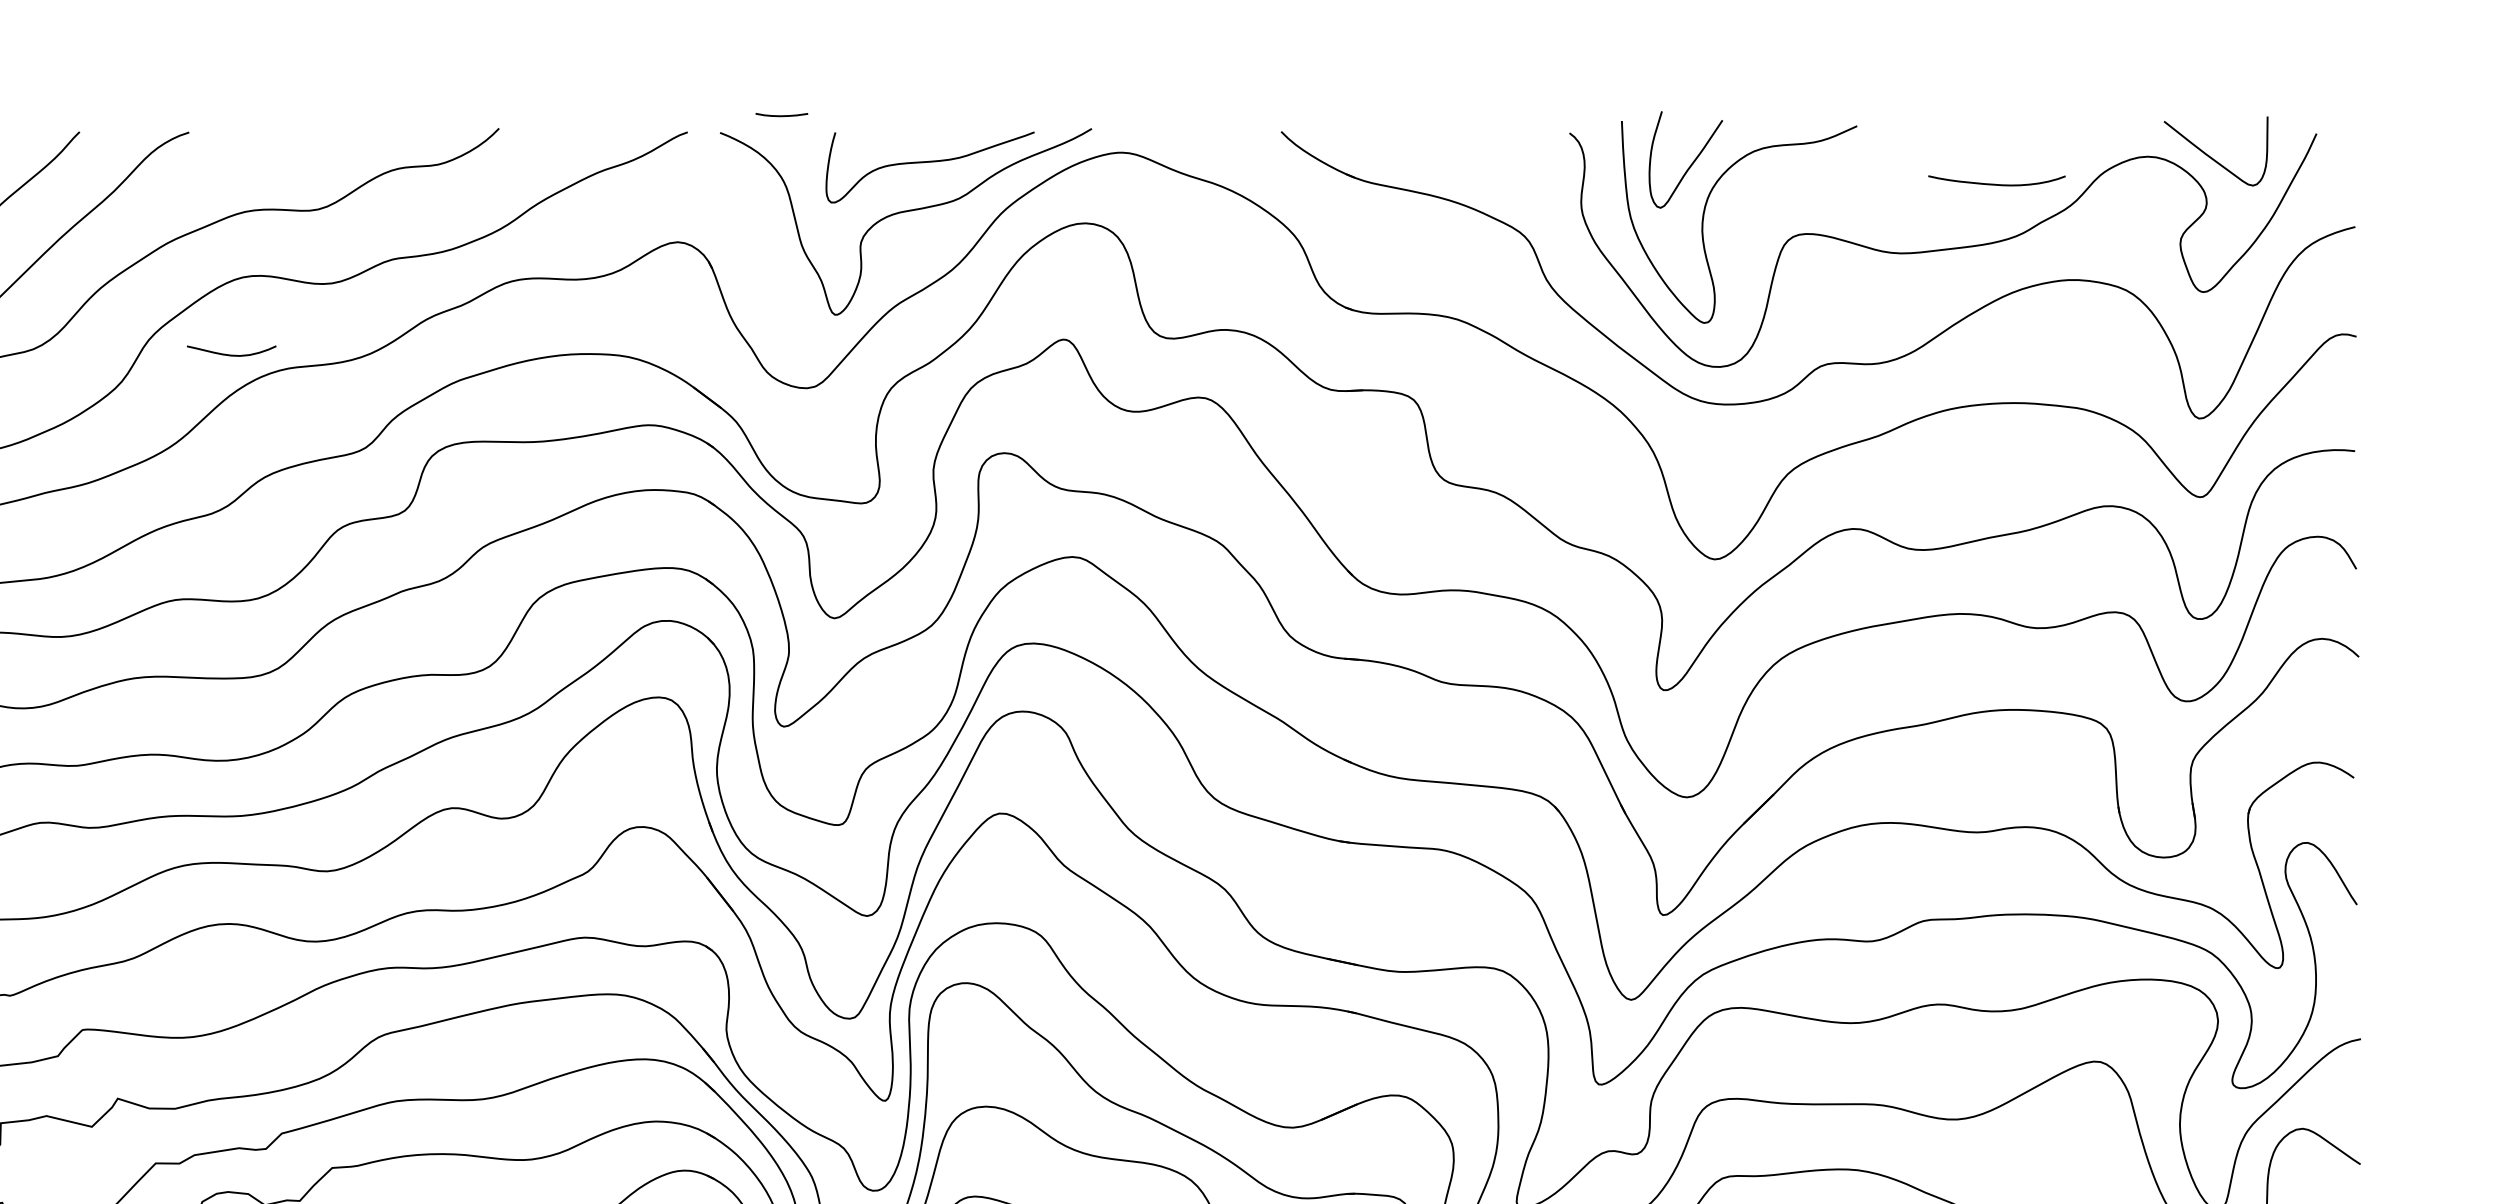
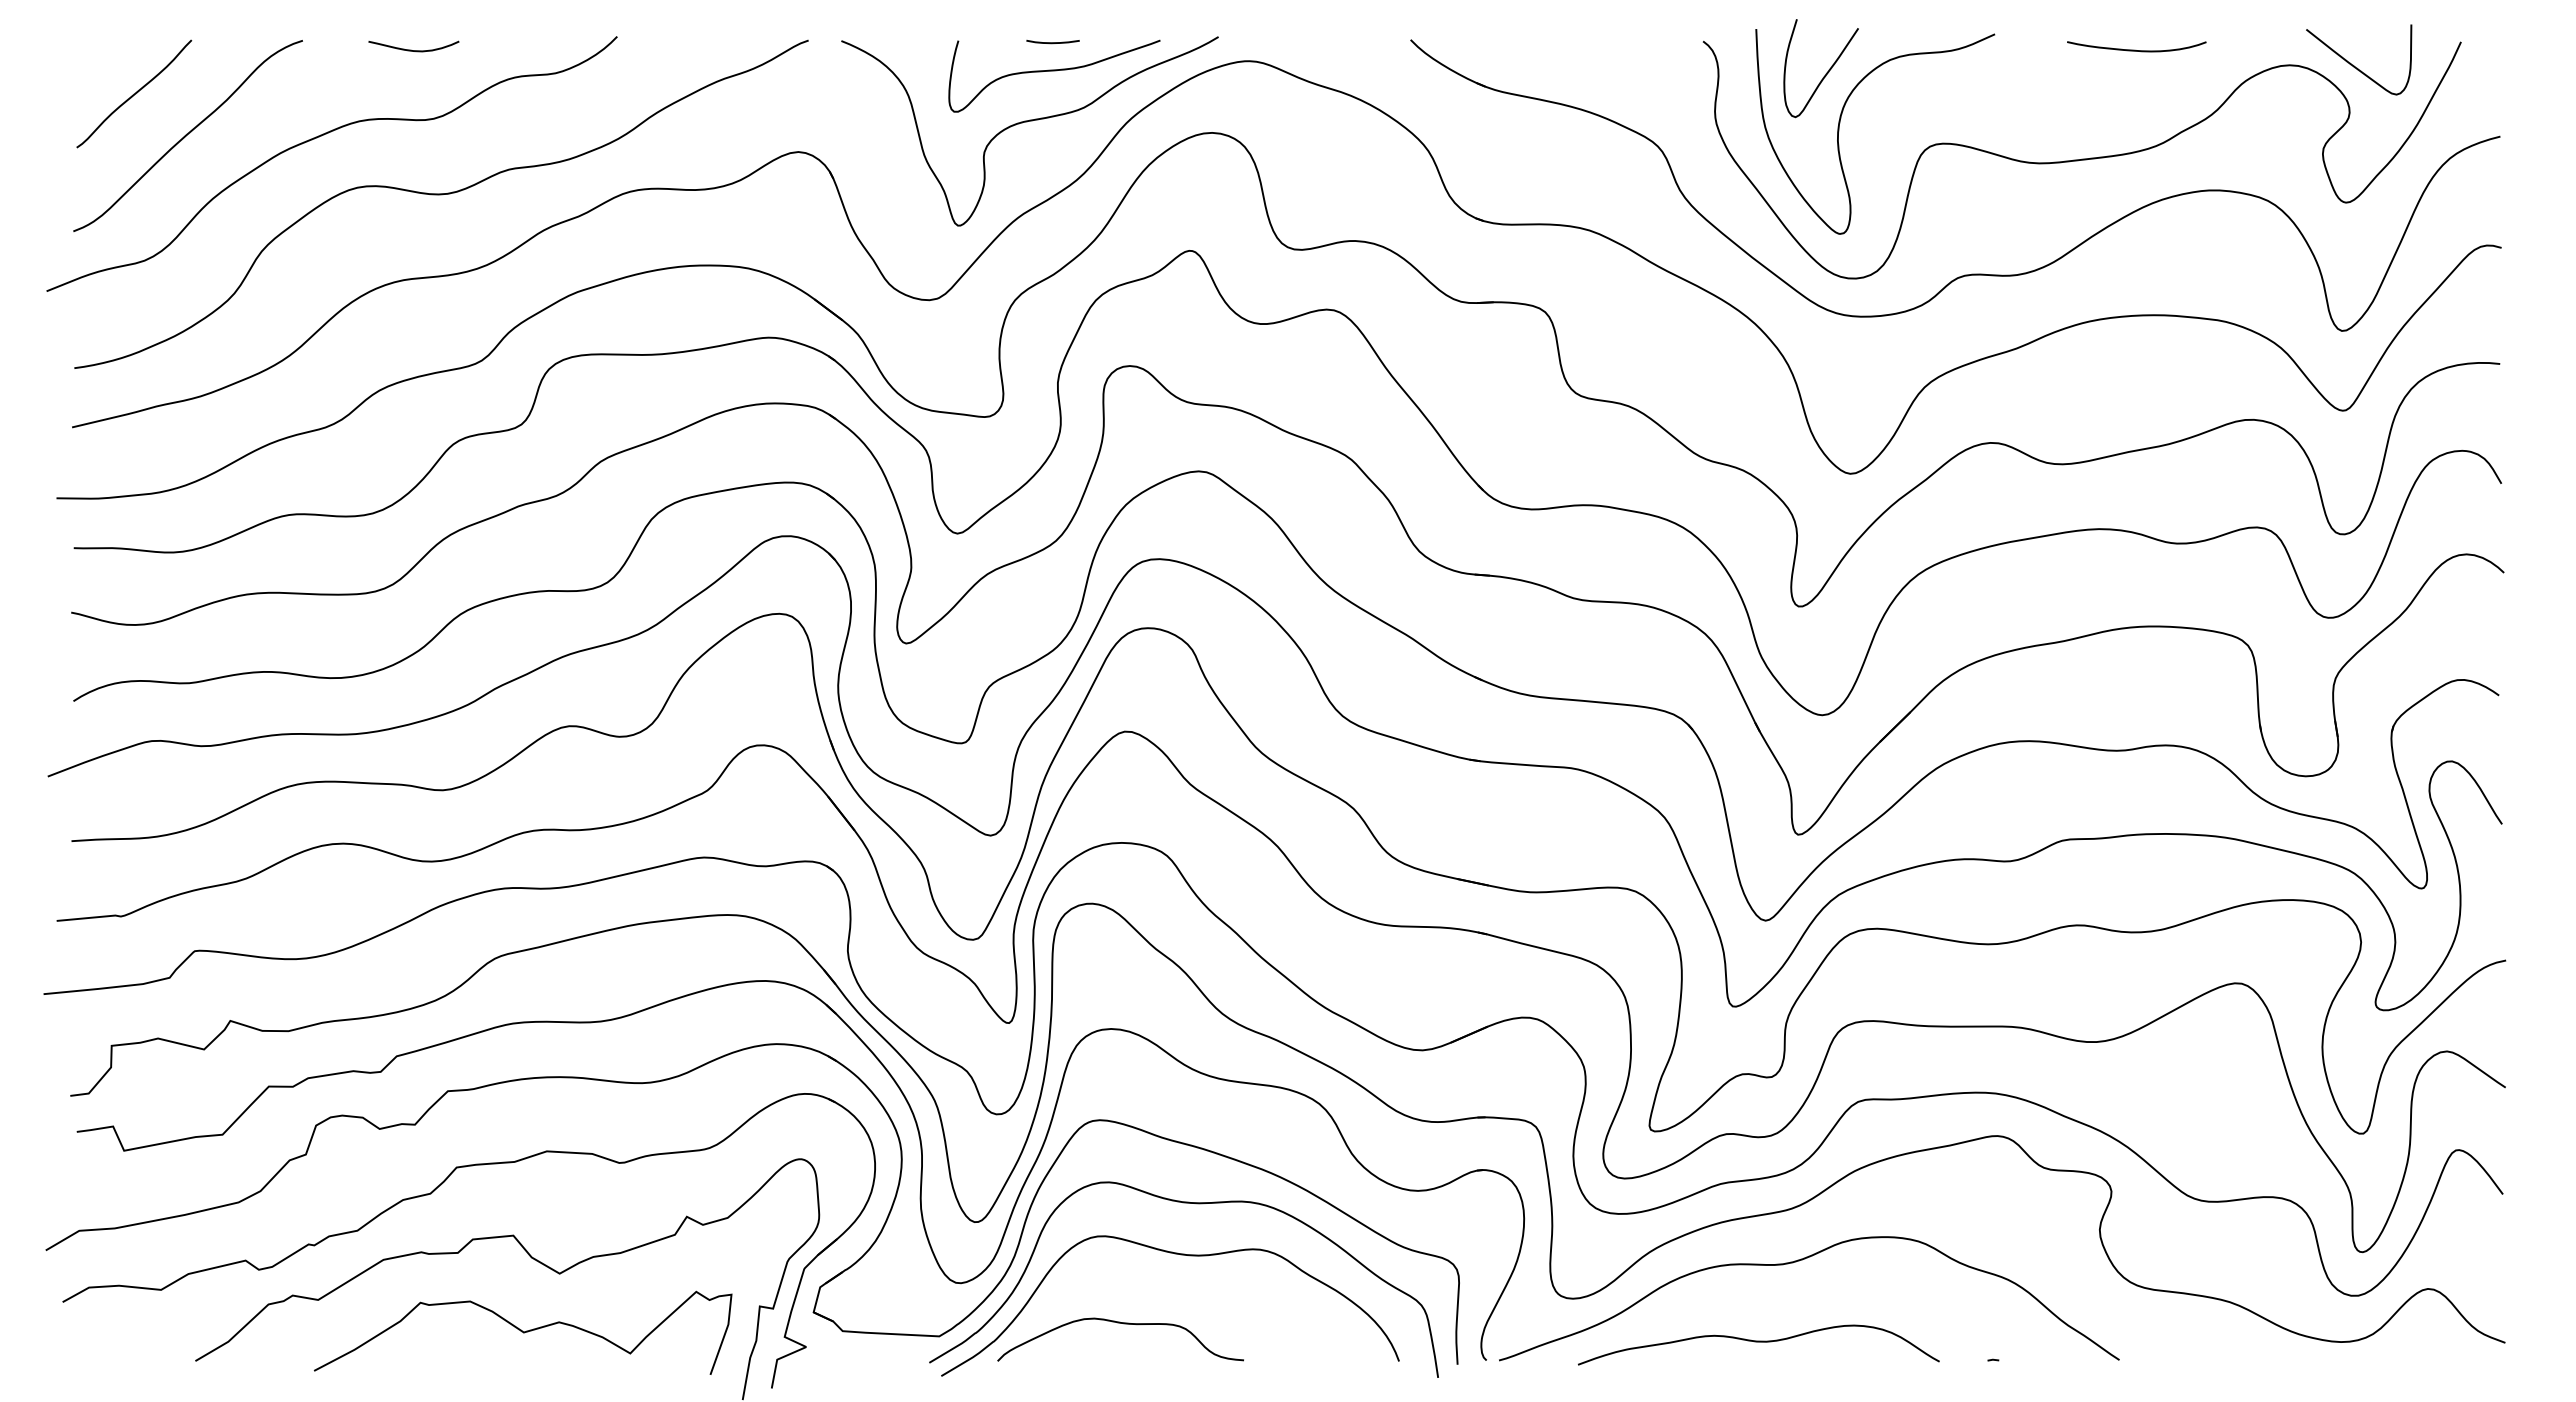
curve: (781, 115) -> (1052, 42), moved
curve: (1995, 183) -> (2135, 49), moved
curve: (229, 354) -> (411, 49), moved

